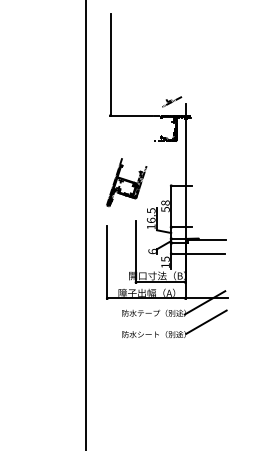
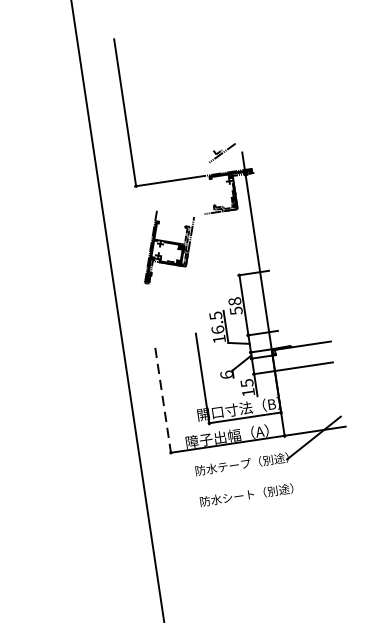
part: (126, 182) -> (168, 245), moved
line: (107, 263) -> (163, 401), solid -> dashed
line: (206, 321) -> (320, 464), removed

